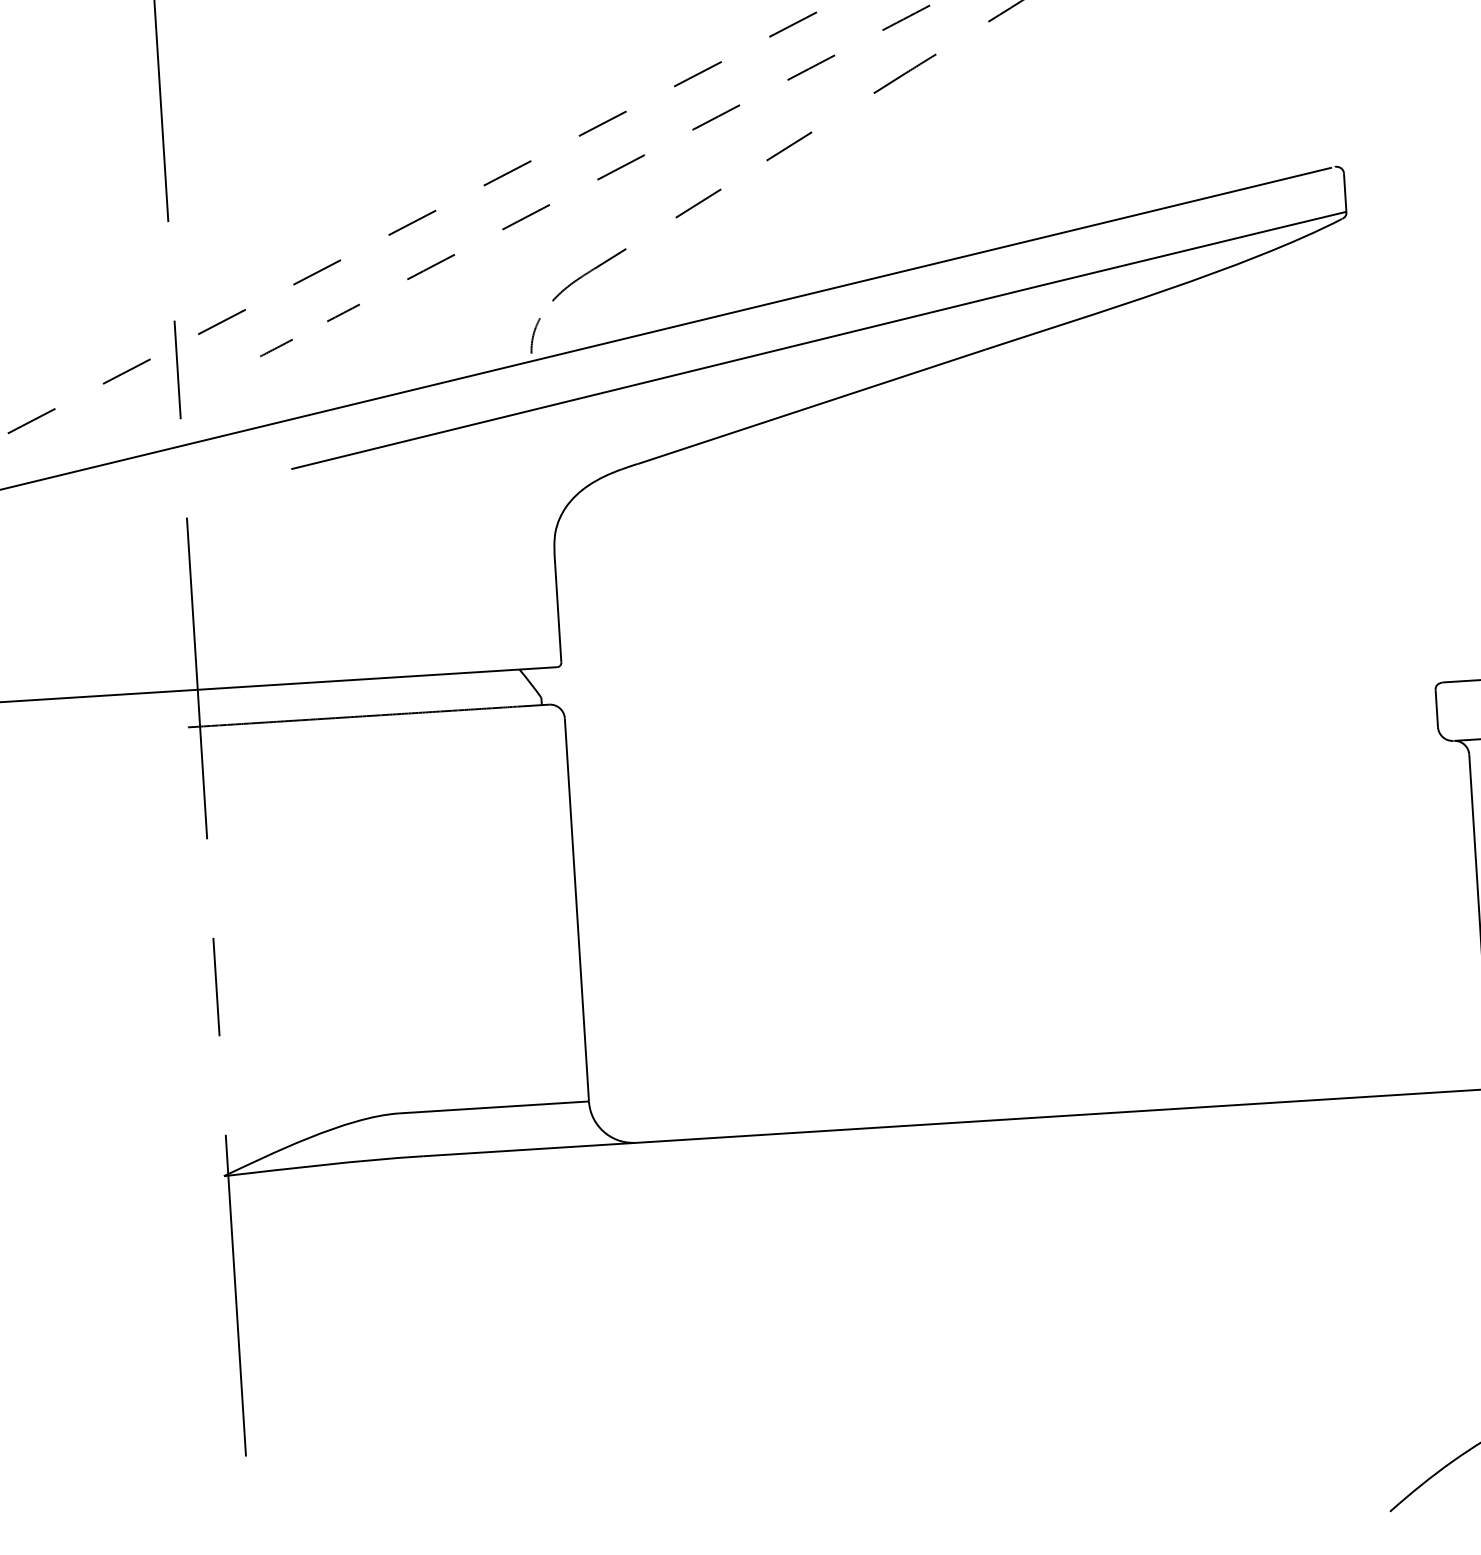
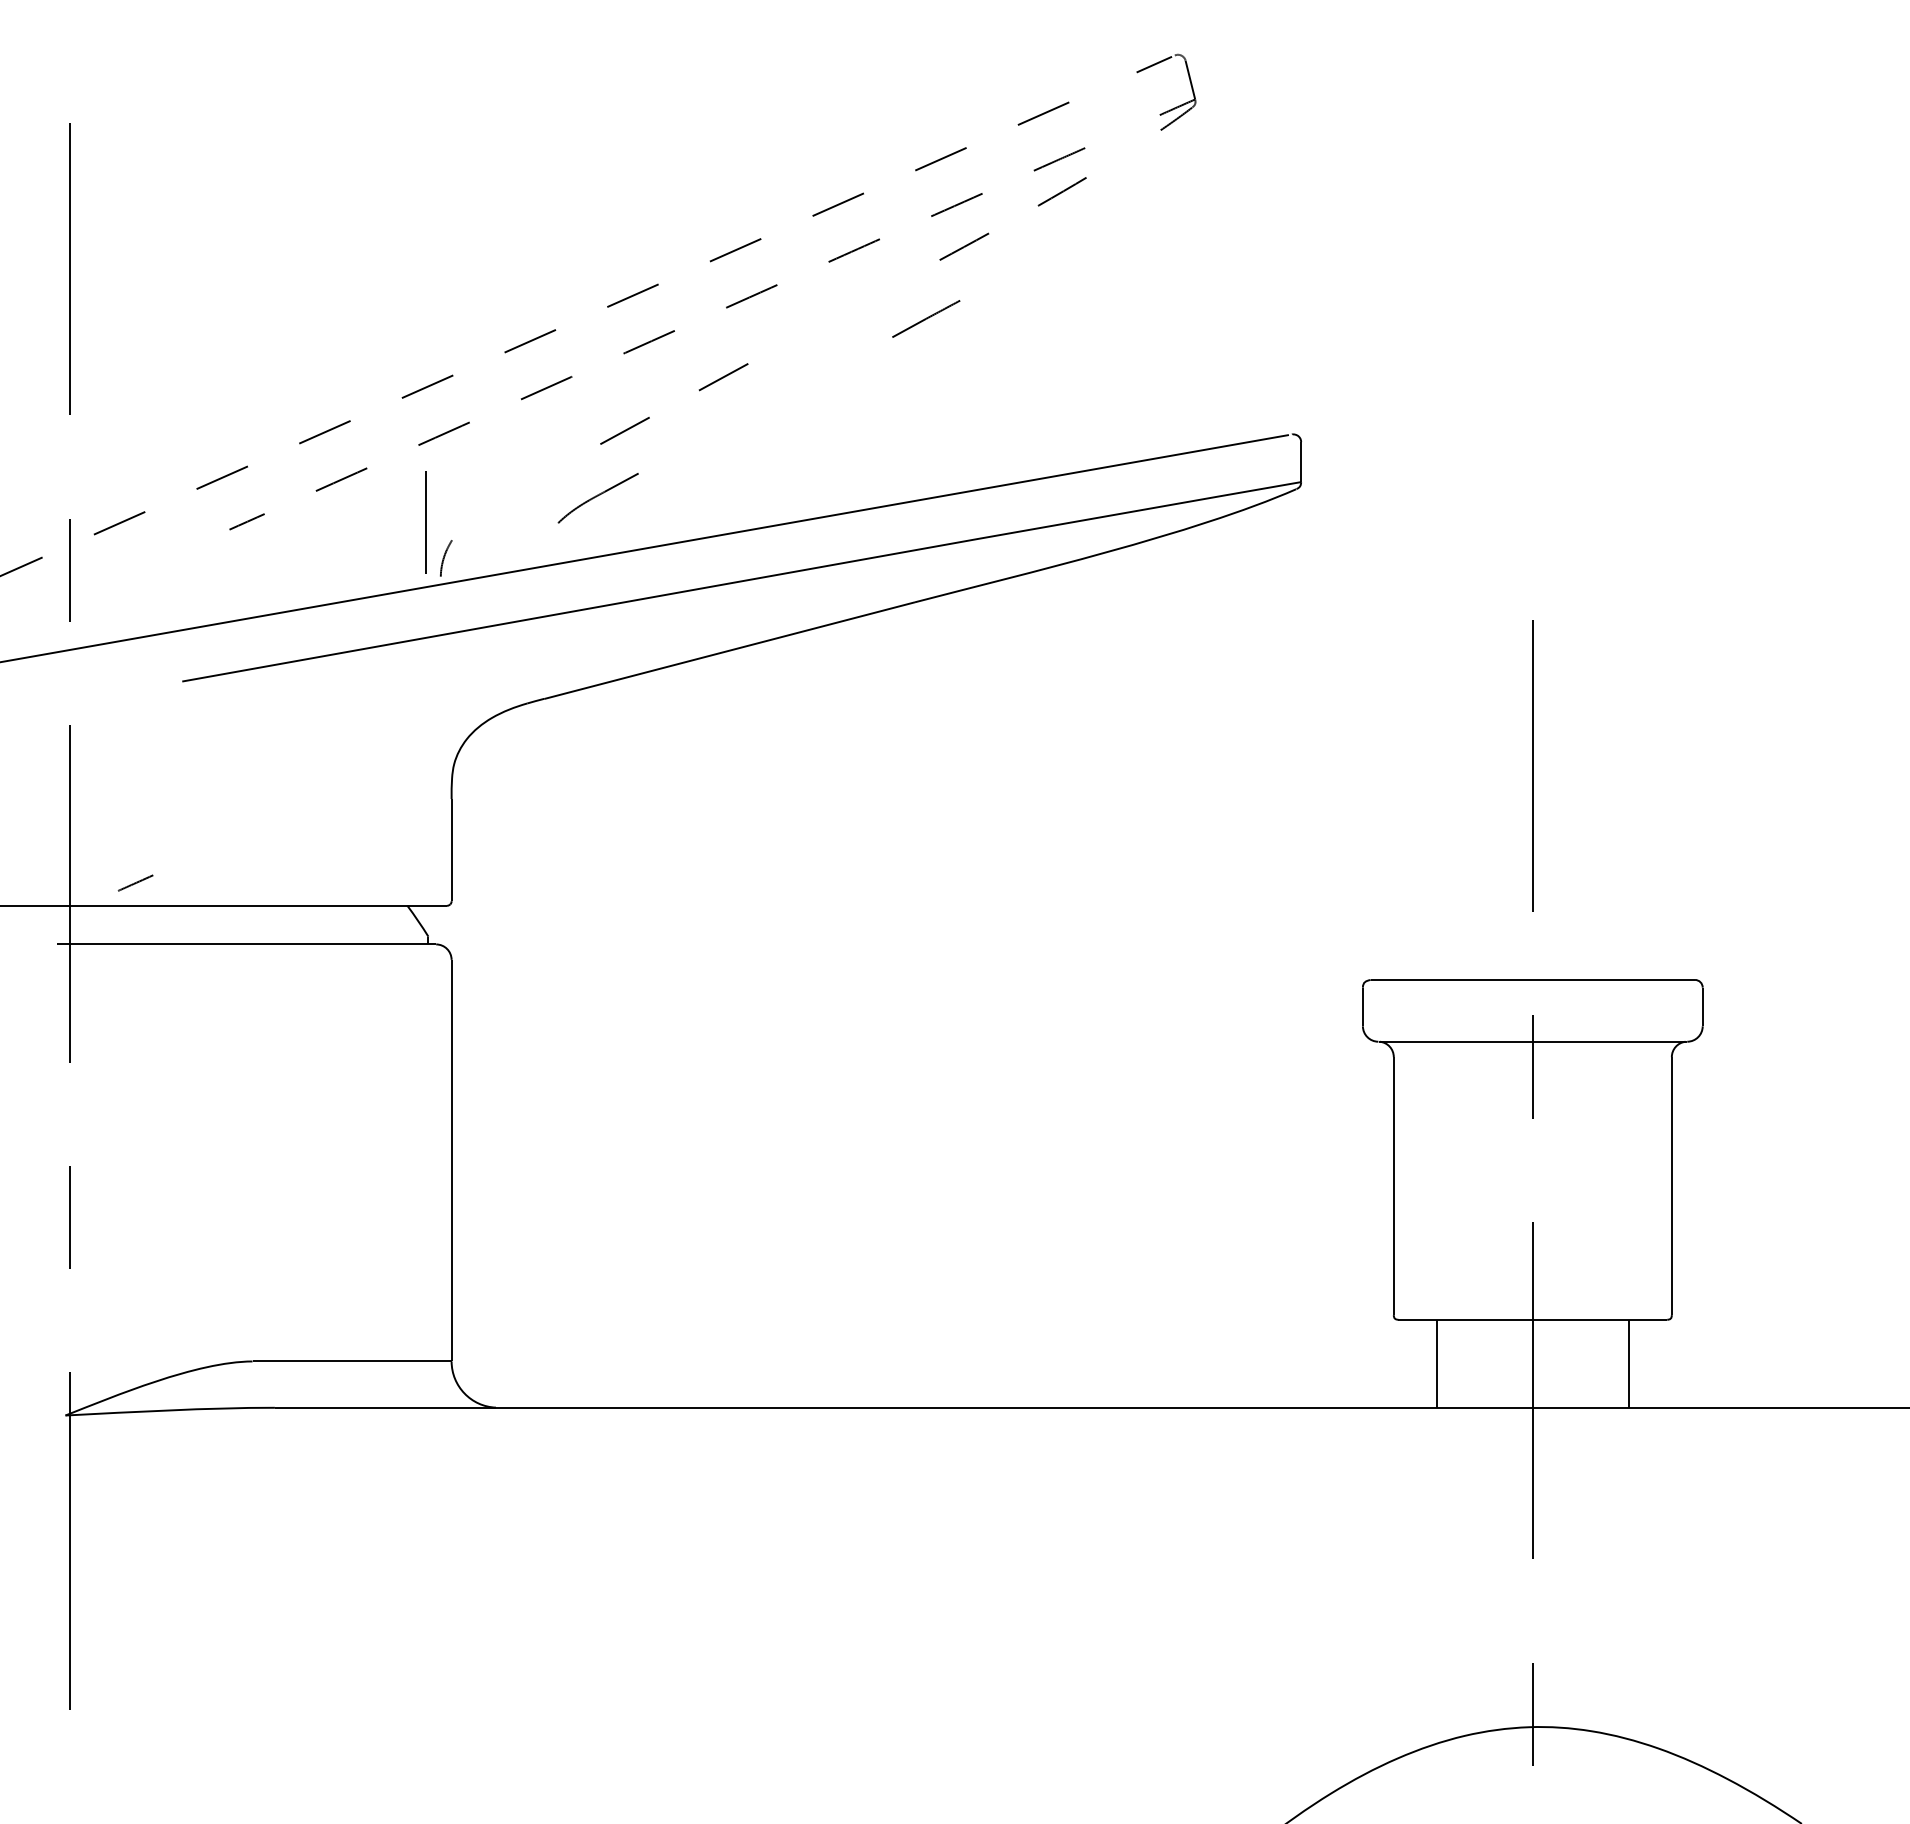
line: (905, 73) -> (926, 318), moved
part: (588, 275) -> (597, 498), moved
line: (513, 302) -> (425, 522), added
line: (276, 347) -> (135, 882), moved

